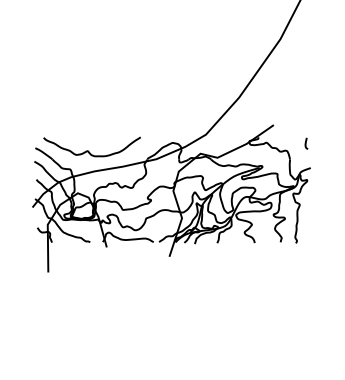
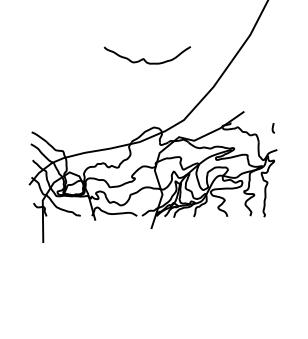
curve: (88, 150) -> (144, 58), moved

